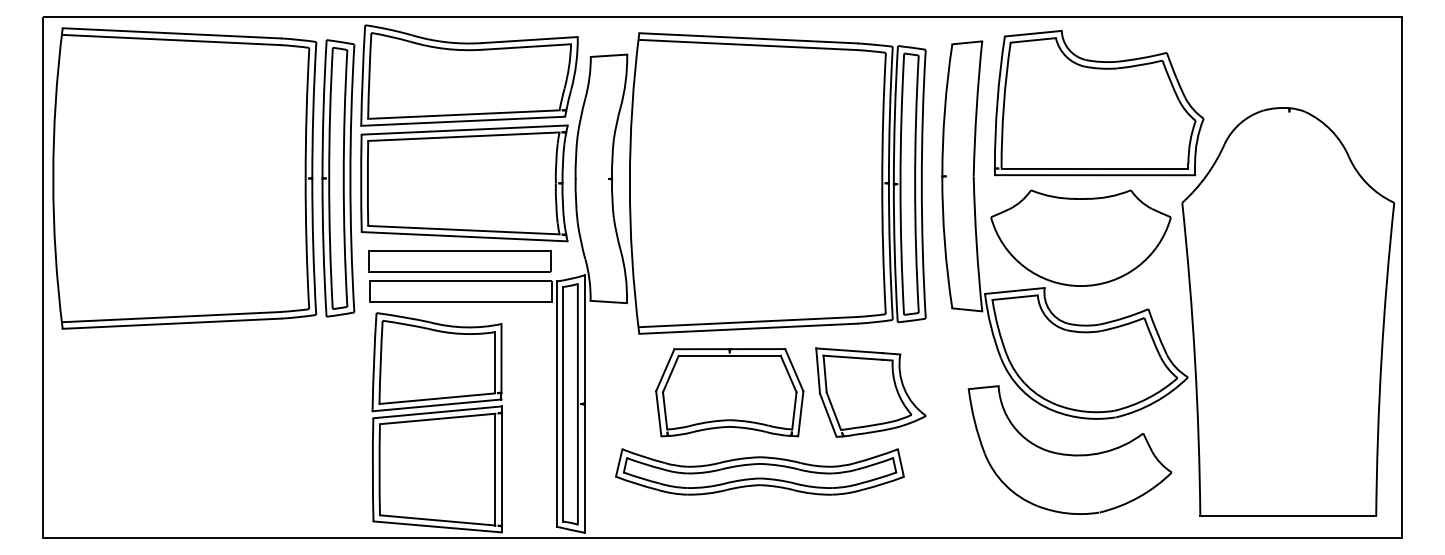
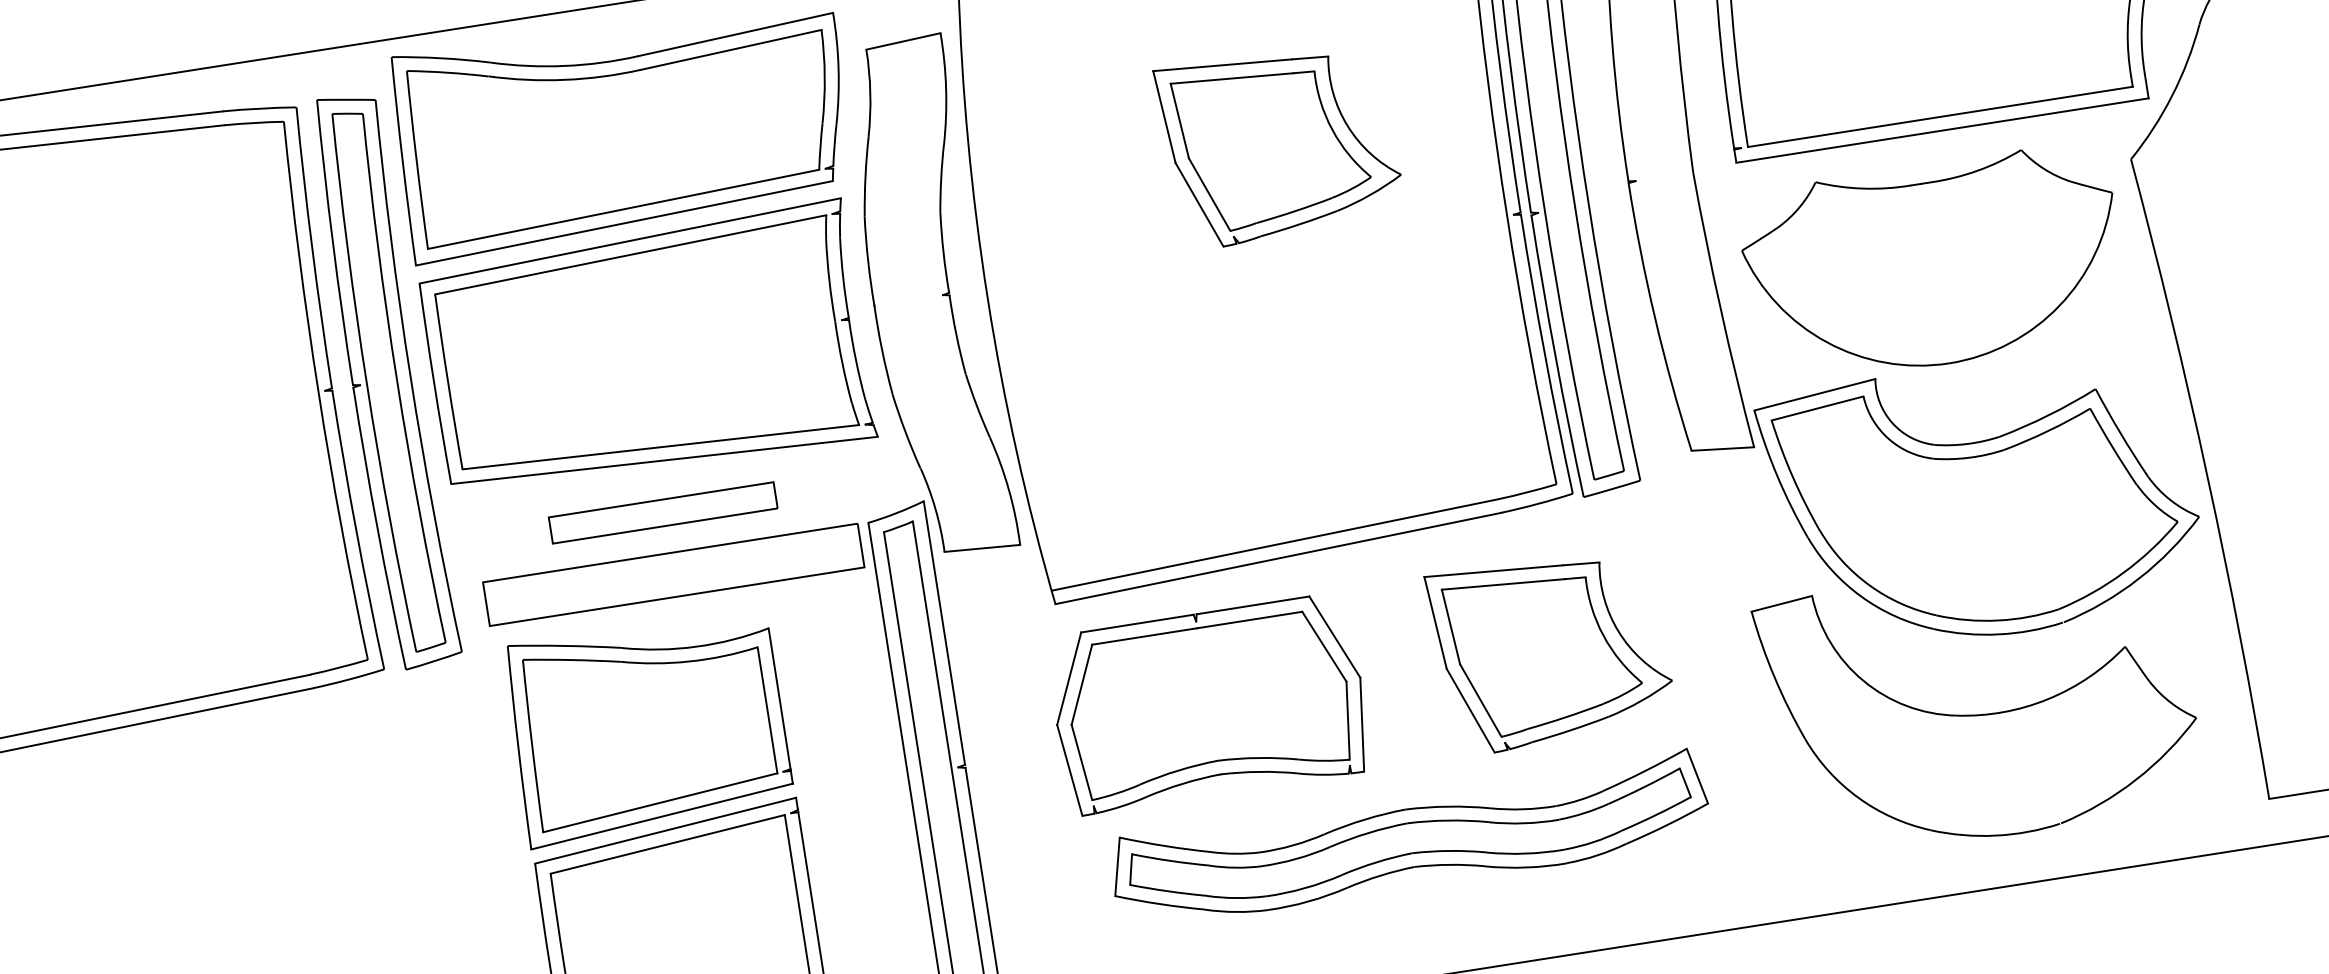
part: (779, 132) -> (1279, 144), added
part: (459, 261) -> (661, 513), size x0.6
part: (729, 392) -> (1208, 703), moved
part: (759, 471) -> (1409, 839), moved

